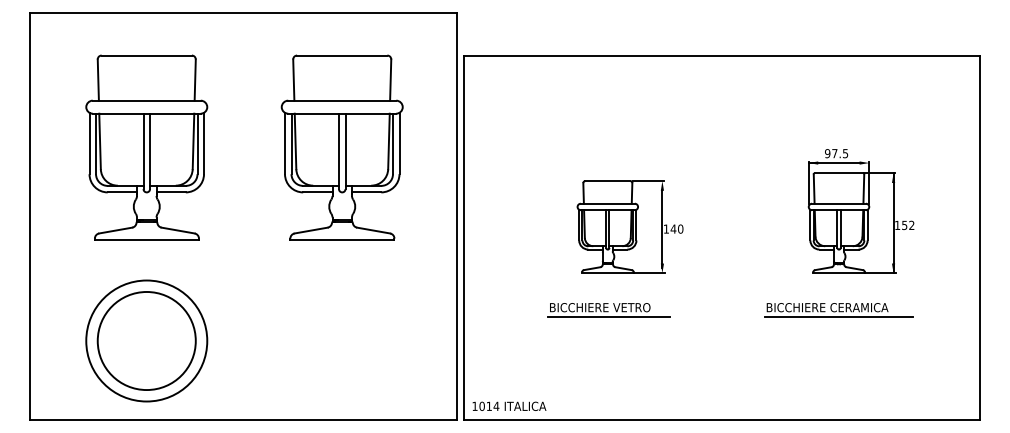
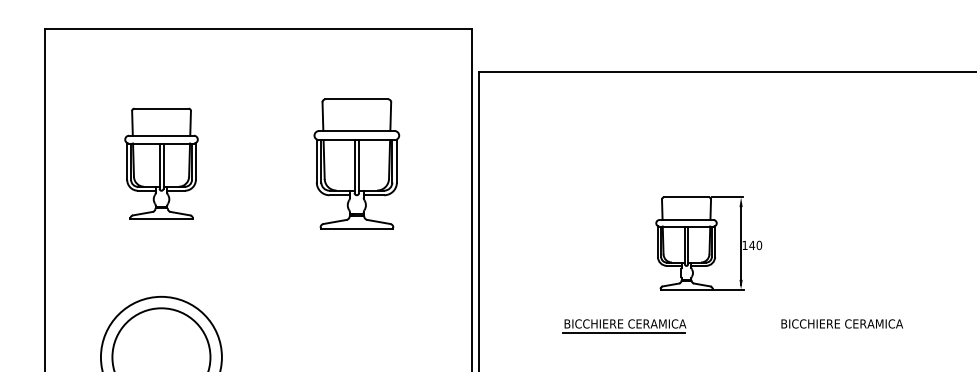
part: (146, 147) -> (161, 163), size x0.6
part: (341, 147) -> (356, 163), size x0.7
part: (860, 211) -> (875, 227), removed
part: (629, 226) -> (708, 242), moved
text: (642, 307) -> (657, 323), BICCHIERE VETRO -> BICCHIERE CERAMICA
line: (839, 317) -> (854, 333), removed

